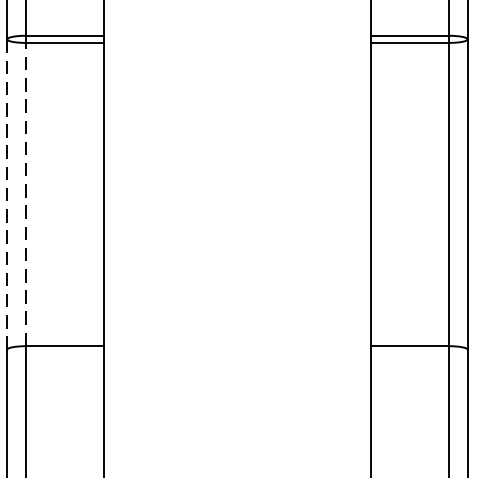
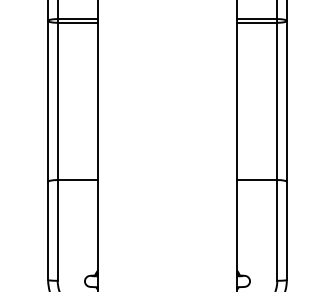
line: (7, 194) -> (48, 101), dashed -> solid
line: (25, 194) -> (57, 101), dashed -> solid

